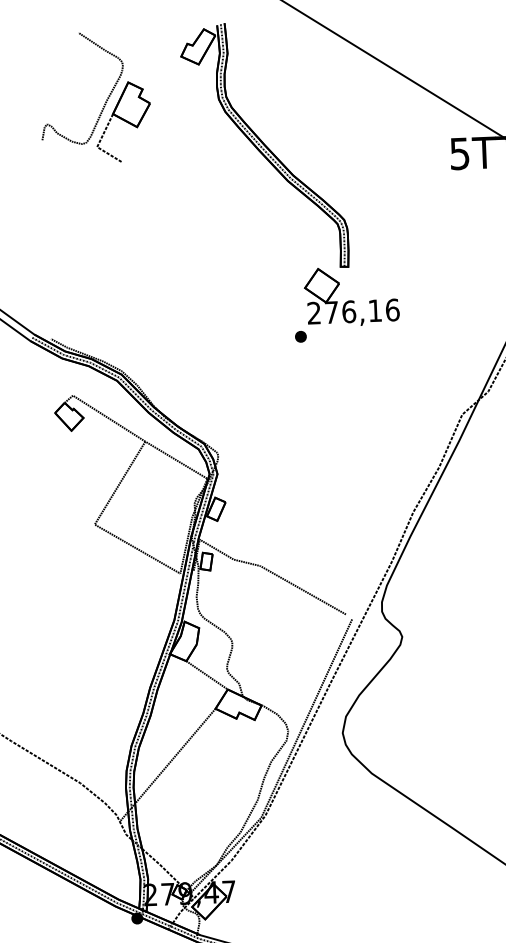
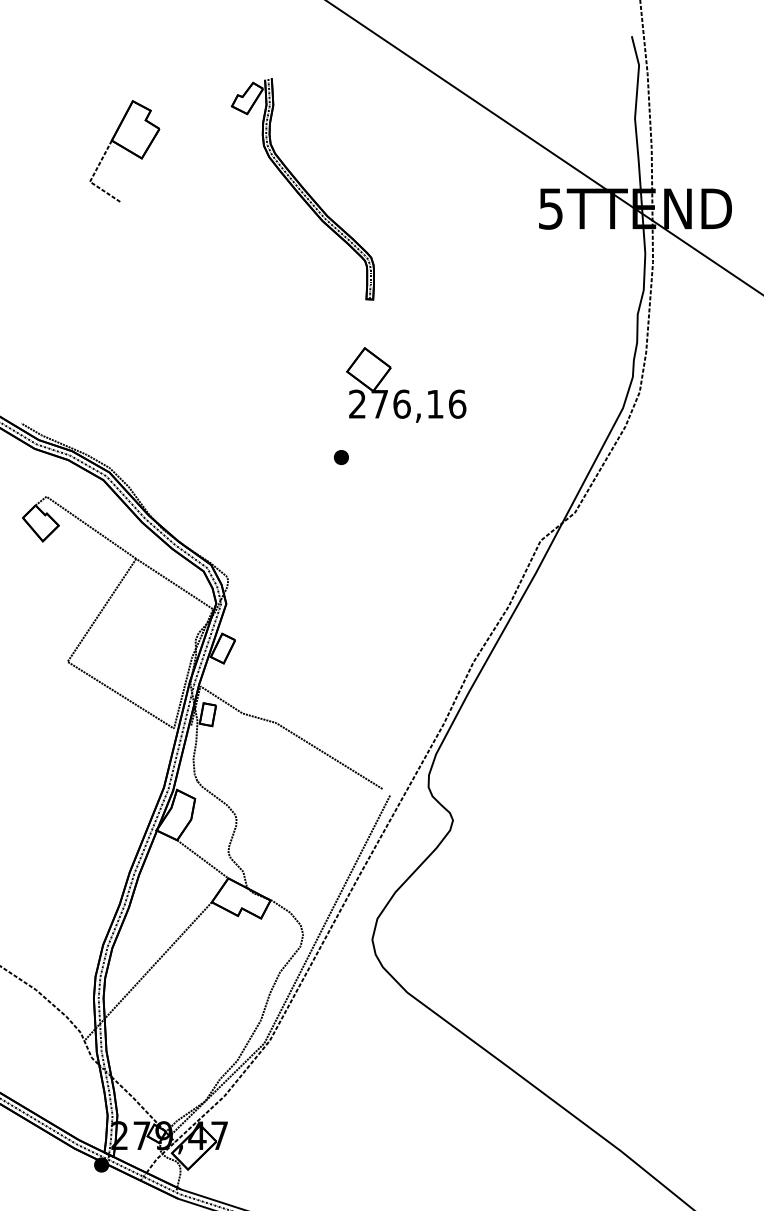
curve: (106, 99) -> (104, 121), removed
part: (264, 145) -> (302, 188), size x0.7
part: (300, 336) -> (341, 457), moved

